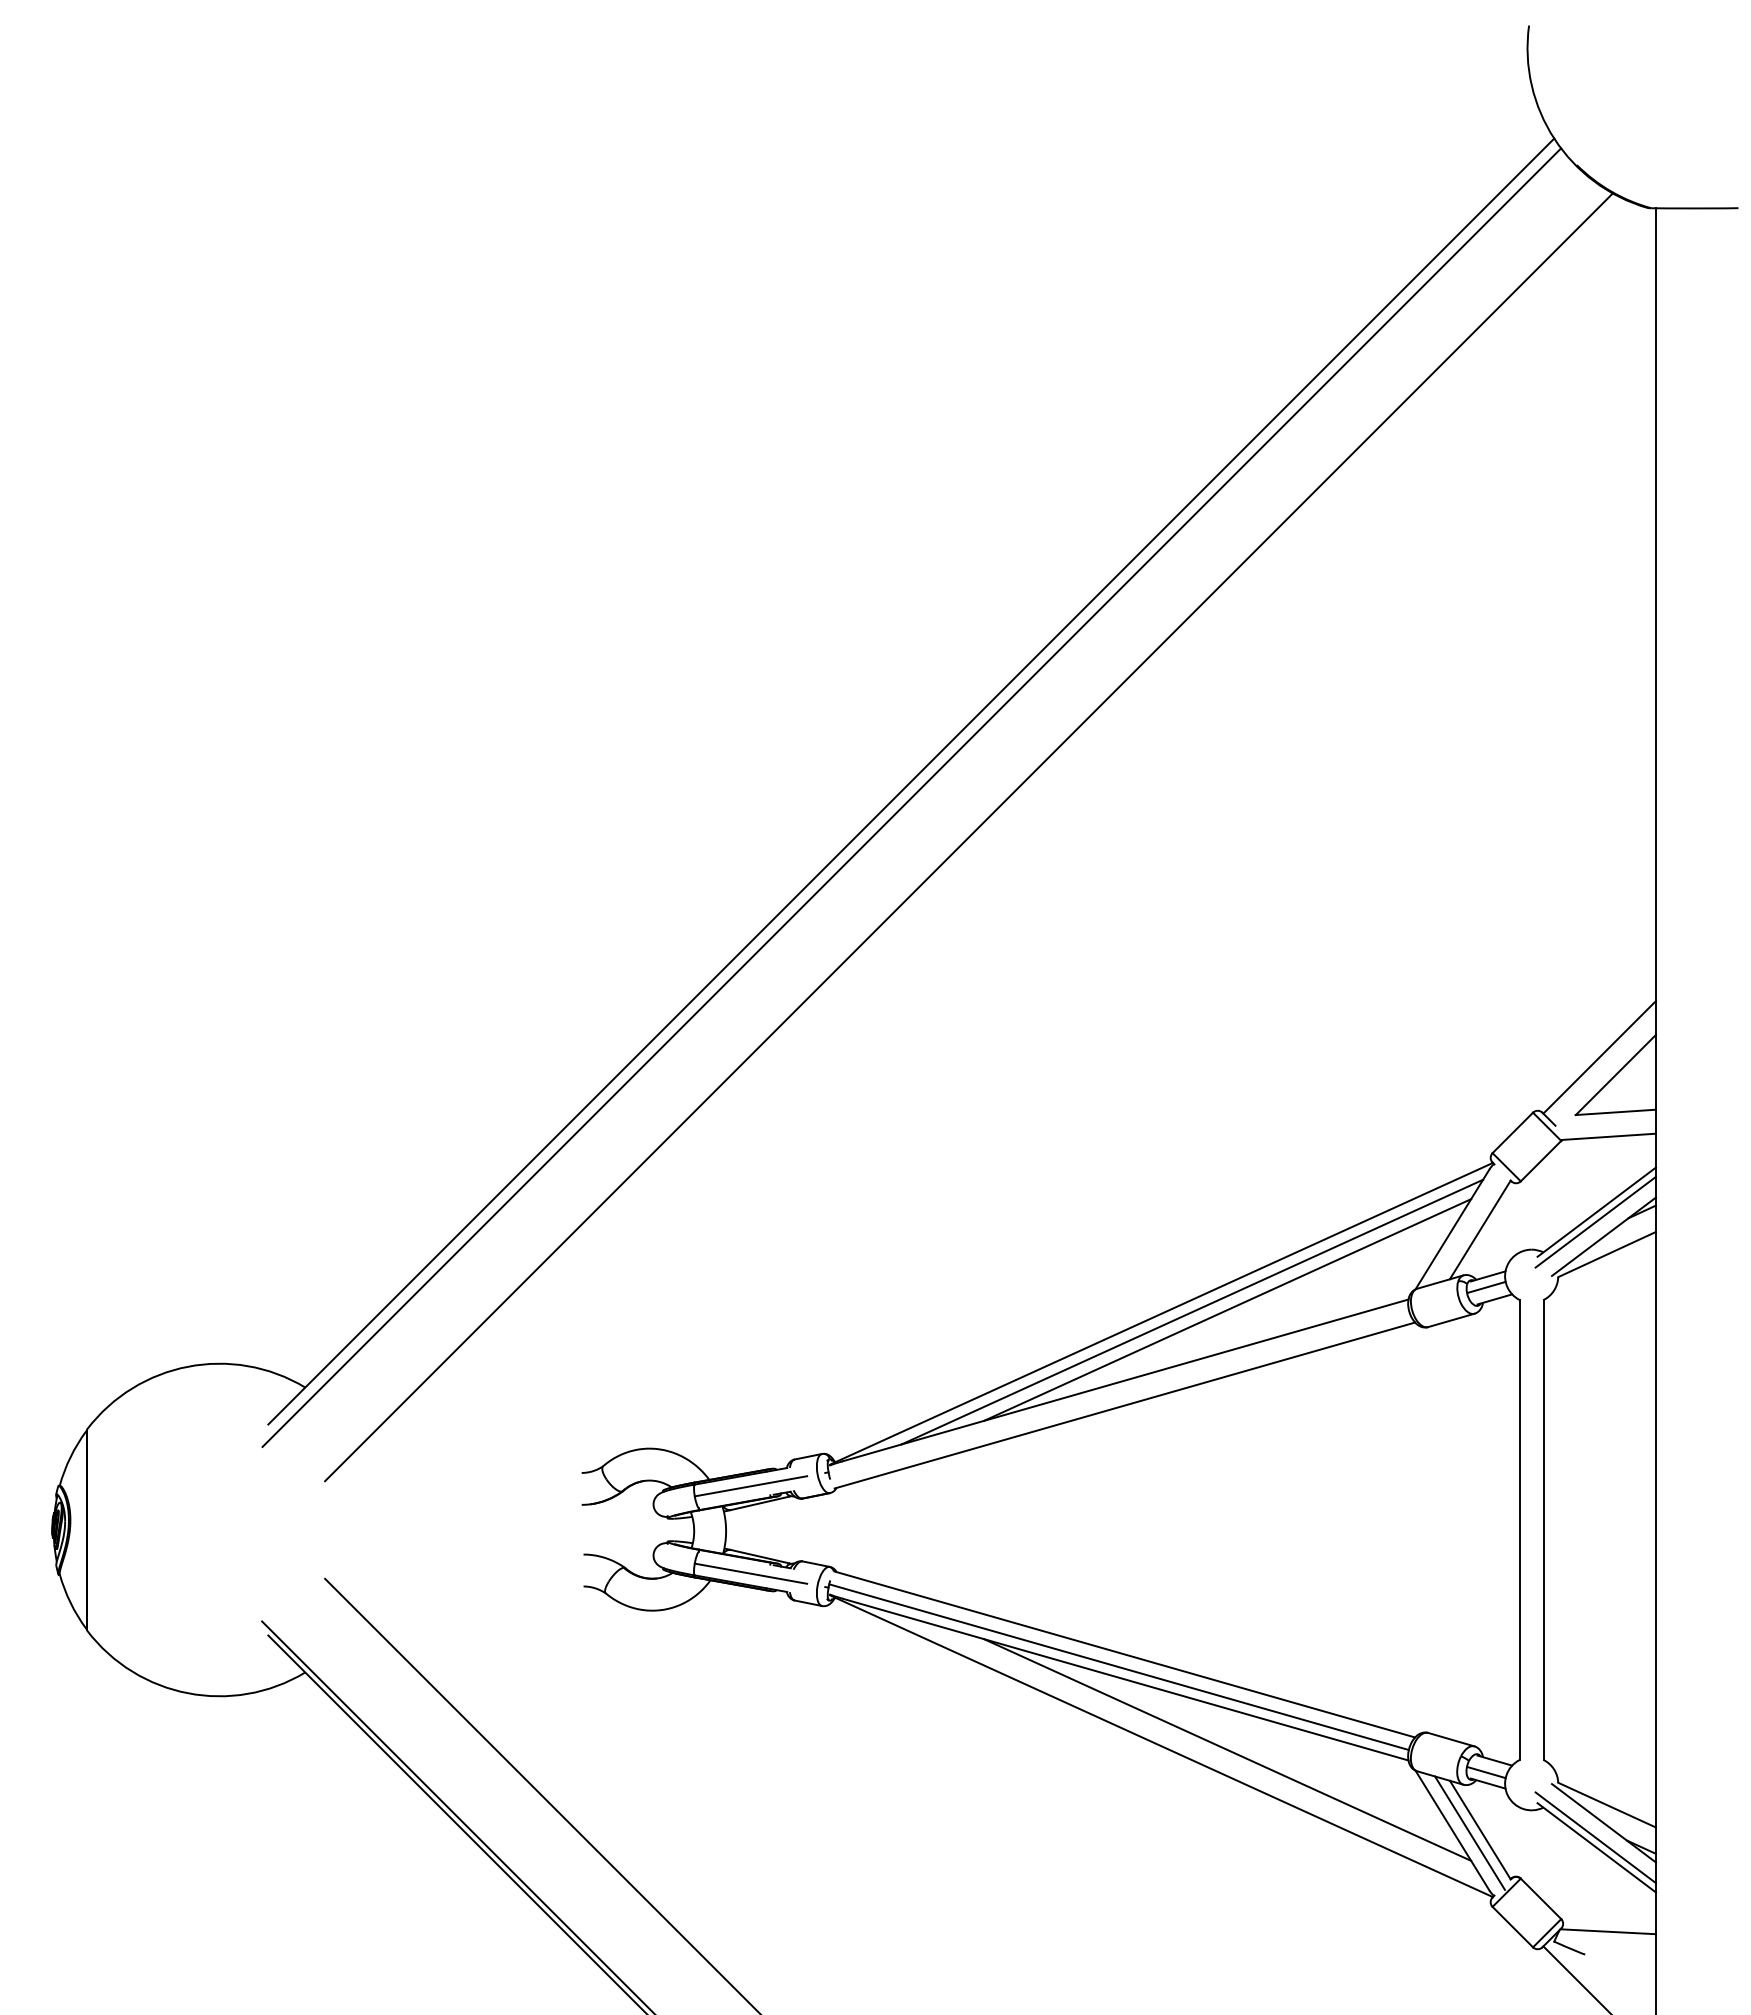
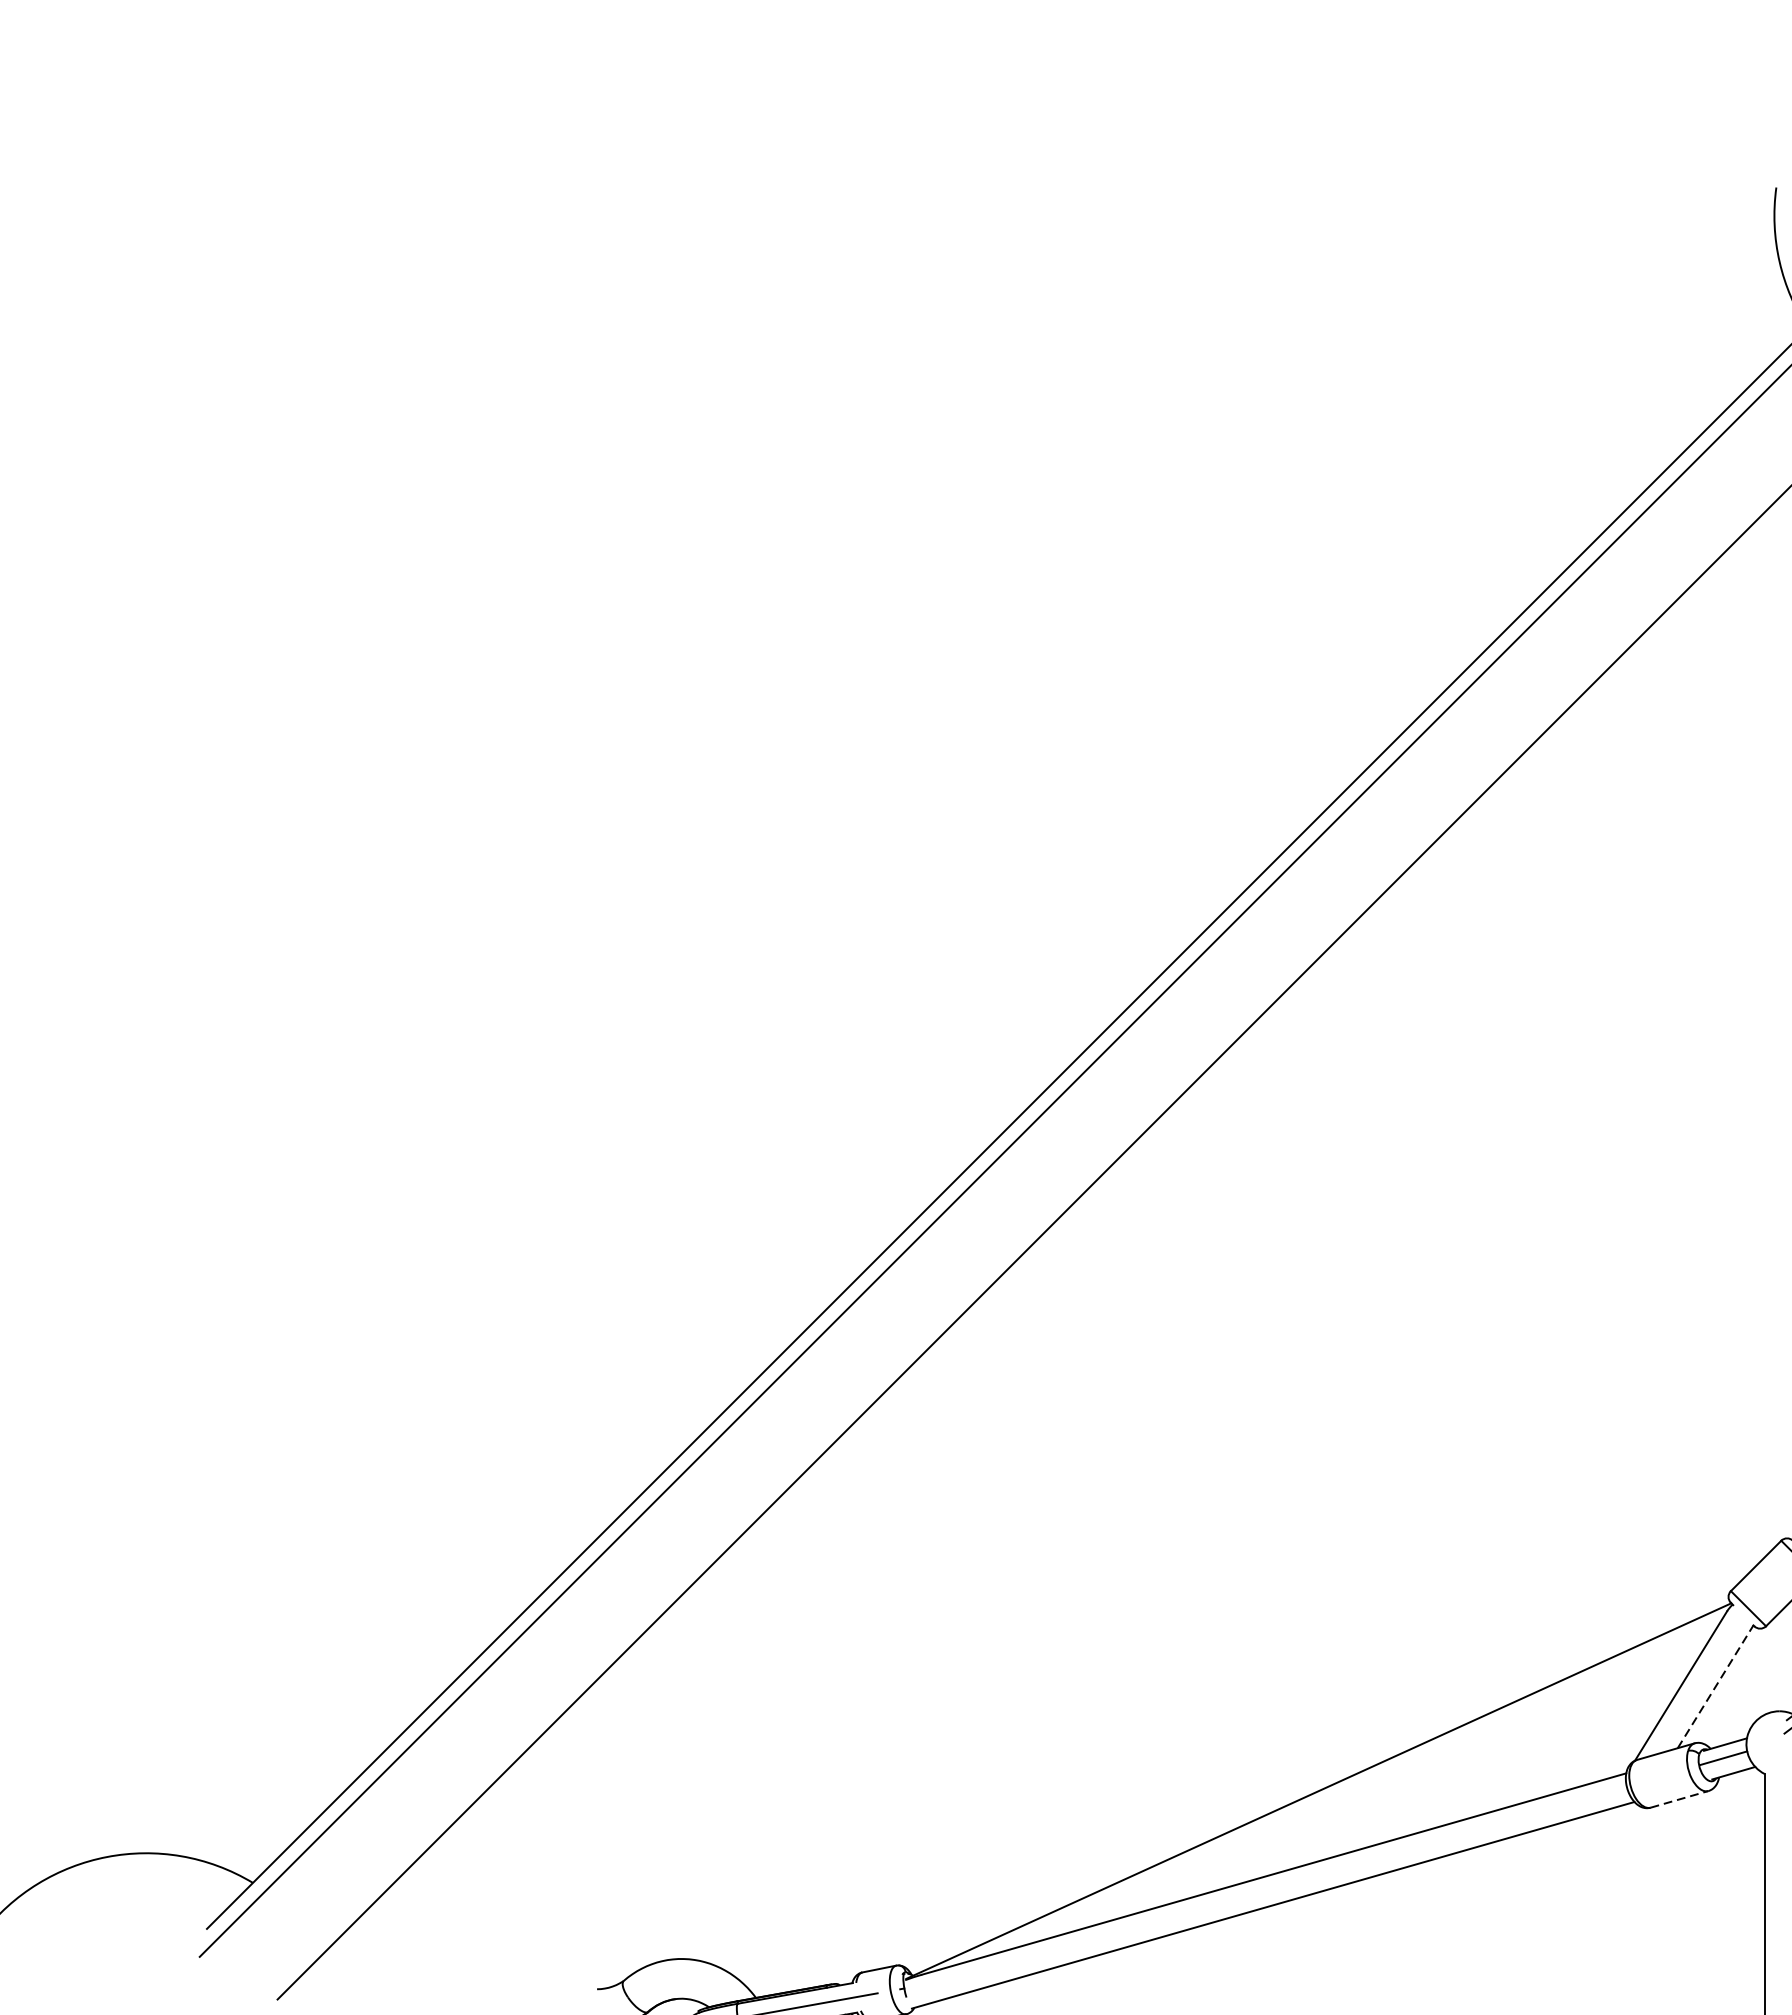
line: (1480, 1229) -> (1715, 1686), solid -> dashed
line: (1227, 1309) -> (1400, 1785), removed
line: (1192, 1311) -> (1357, 1788), removed
line: (1451, 1320) -> (1679, 1799), solid -> dashed

